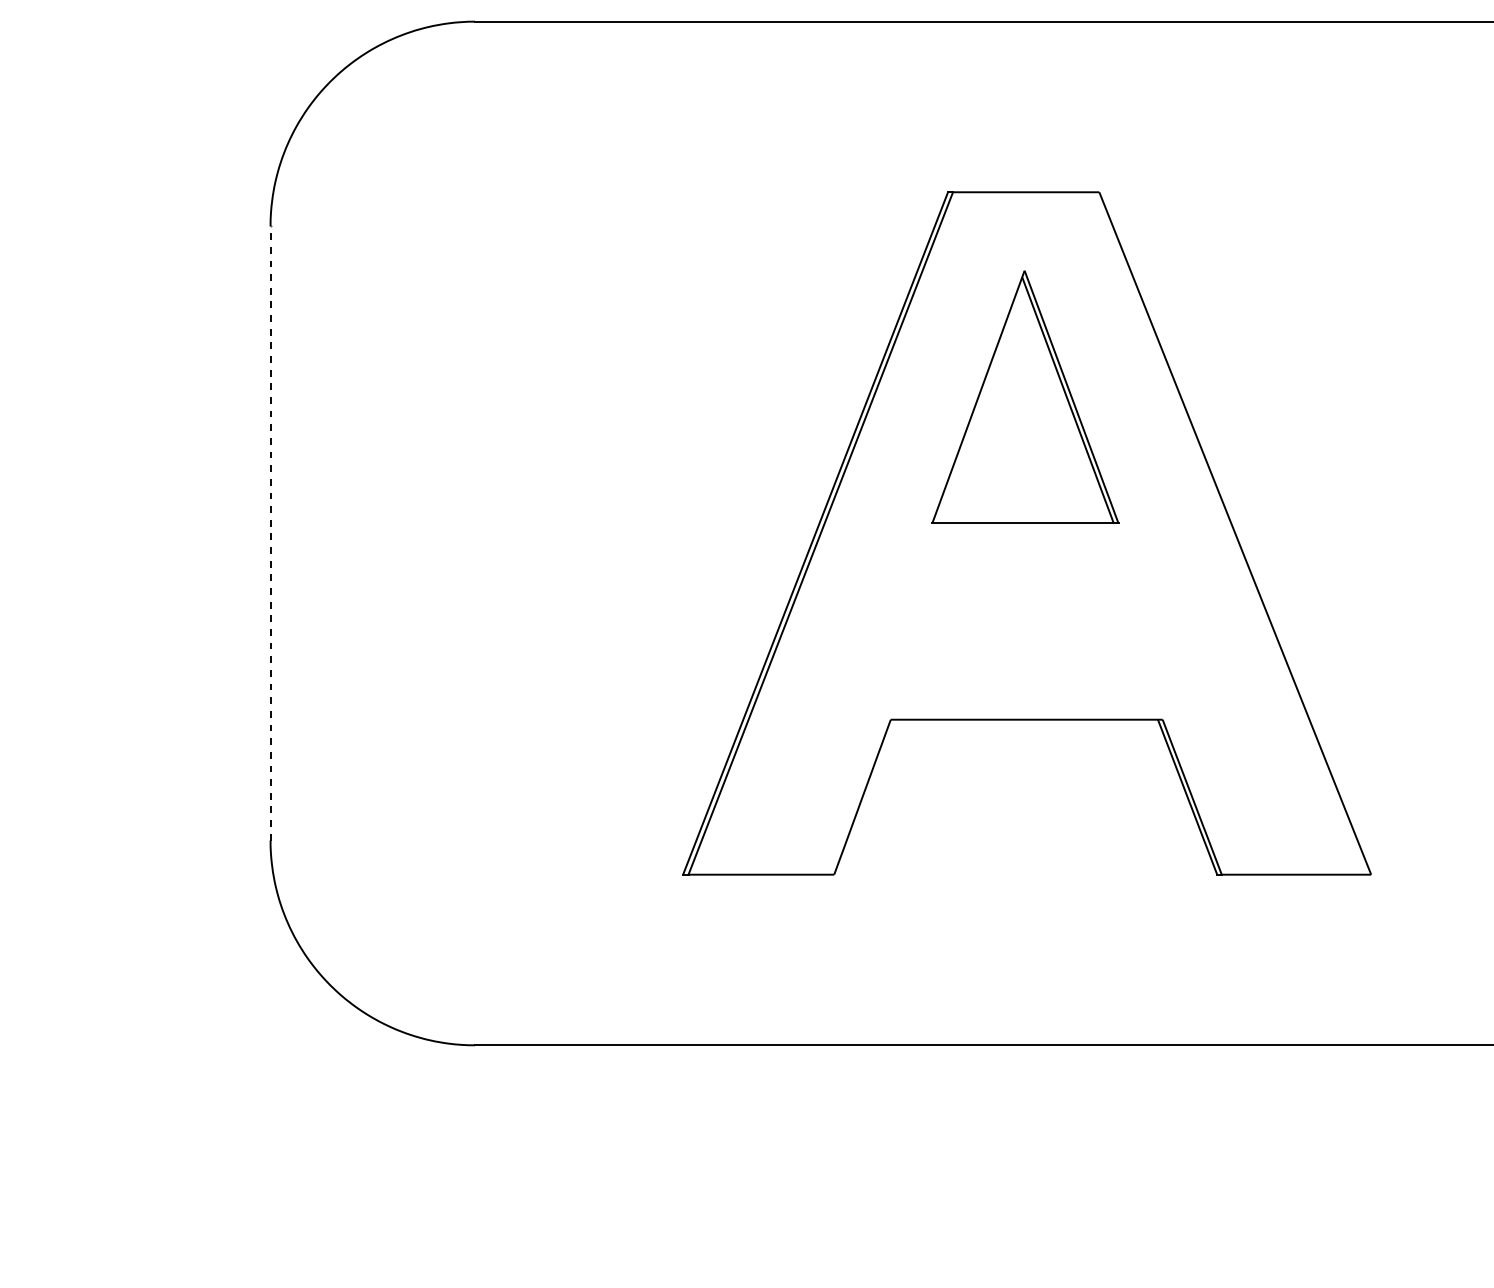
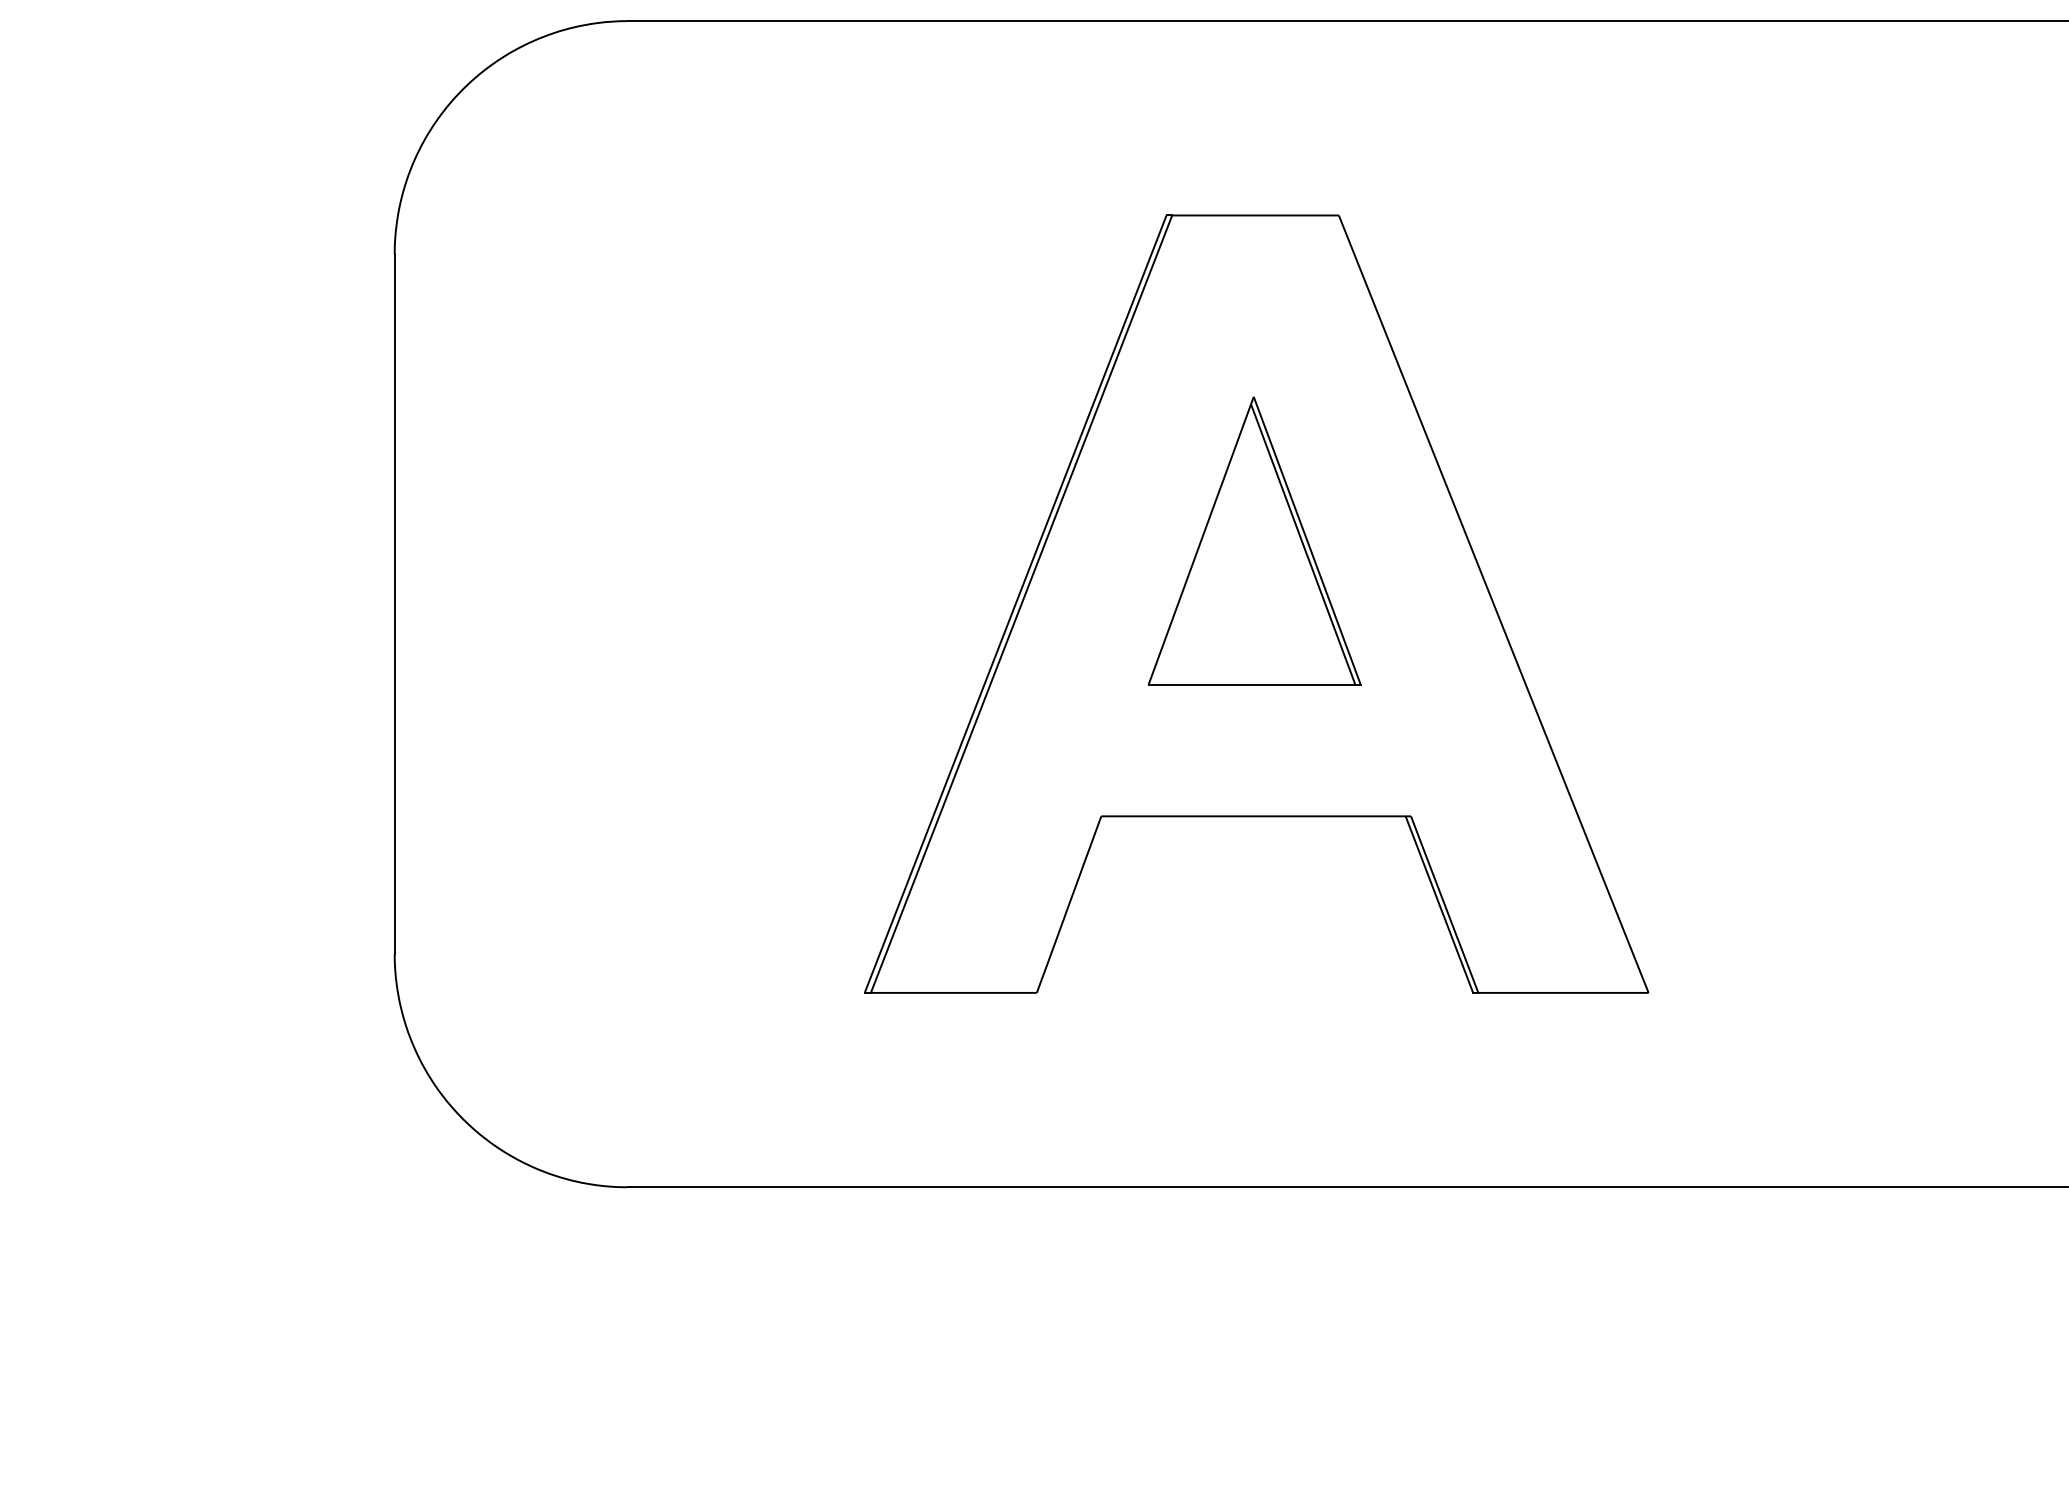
part: (1025, 396) -> (1254, 540), moved
line: (270, 533) -> (394, 604), dashed -> solid

